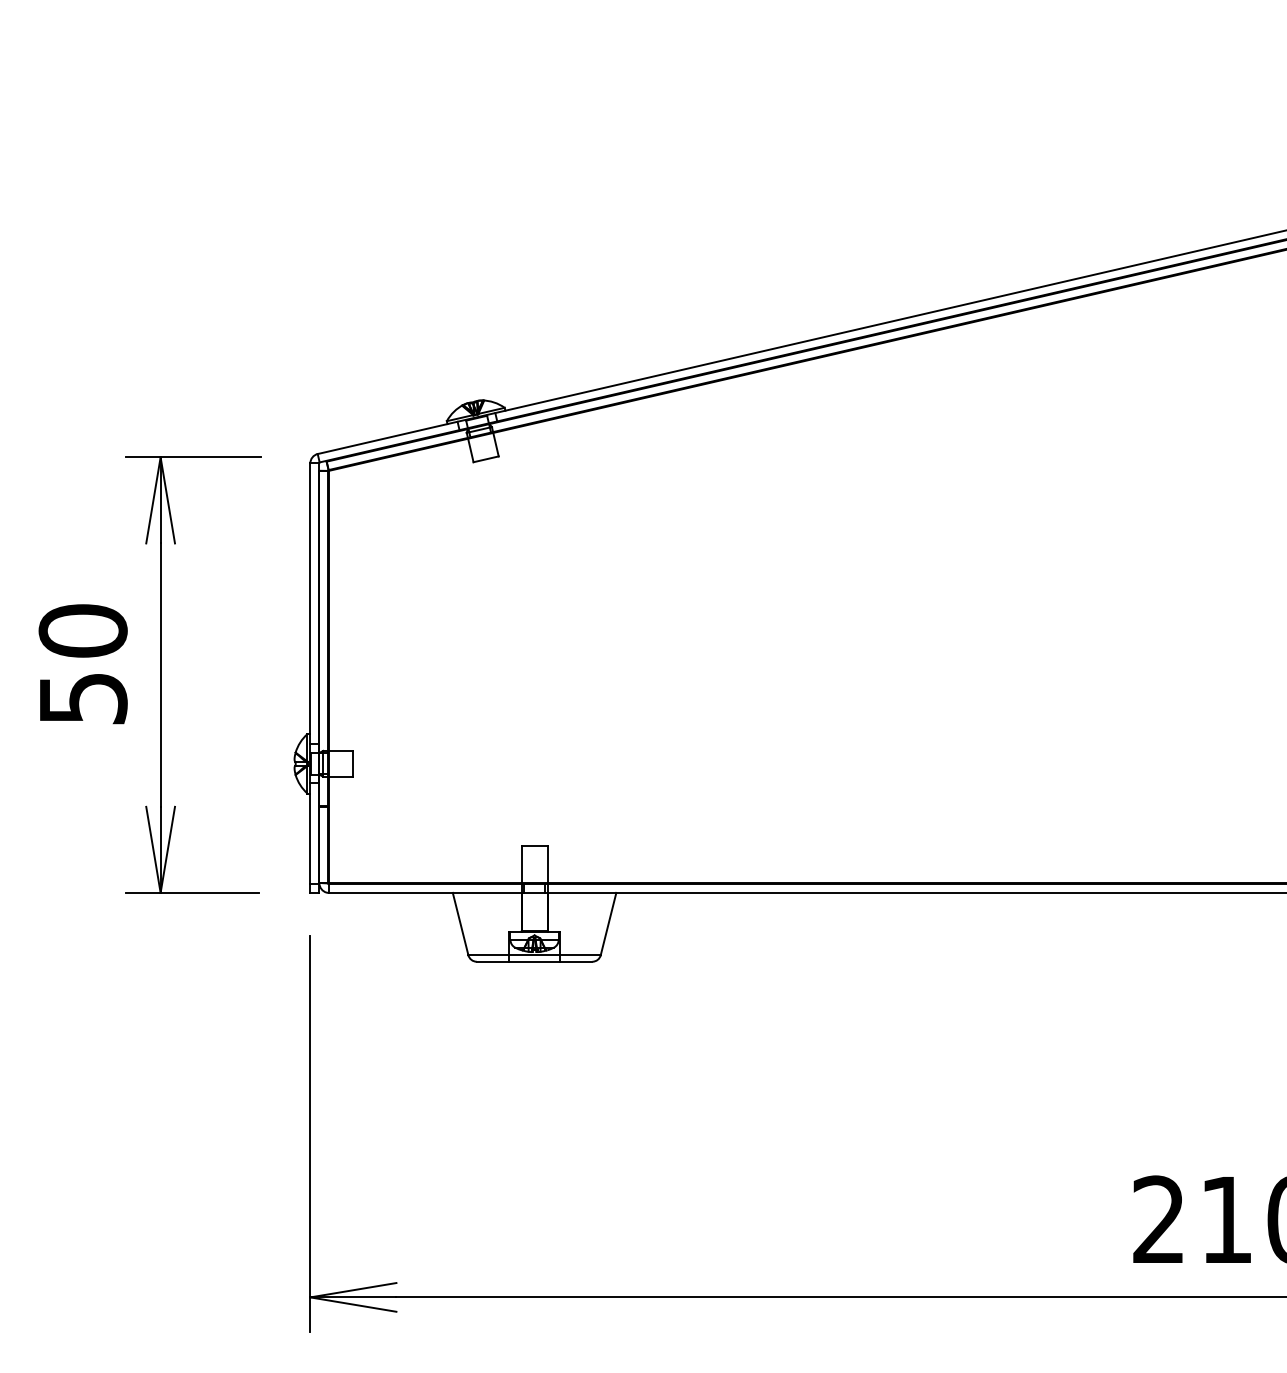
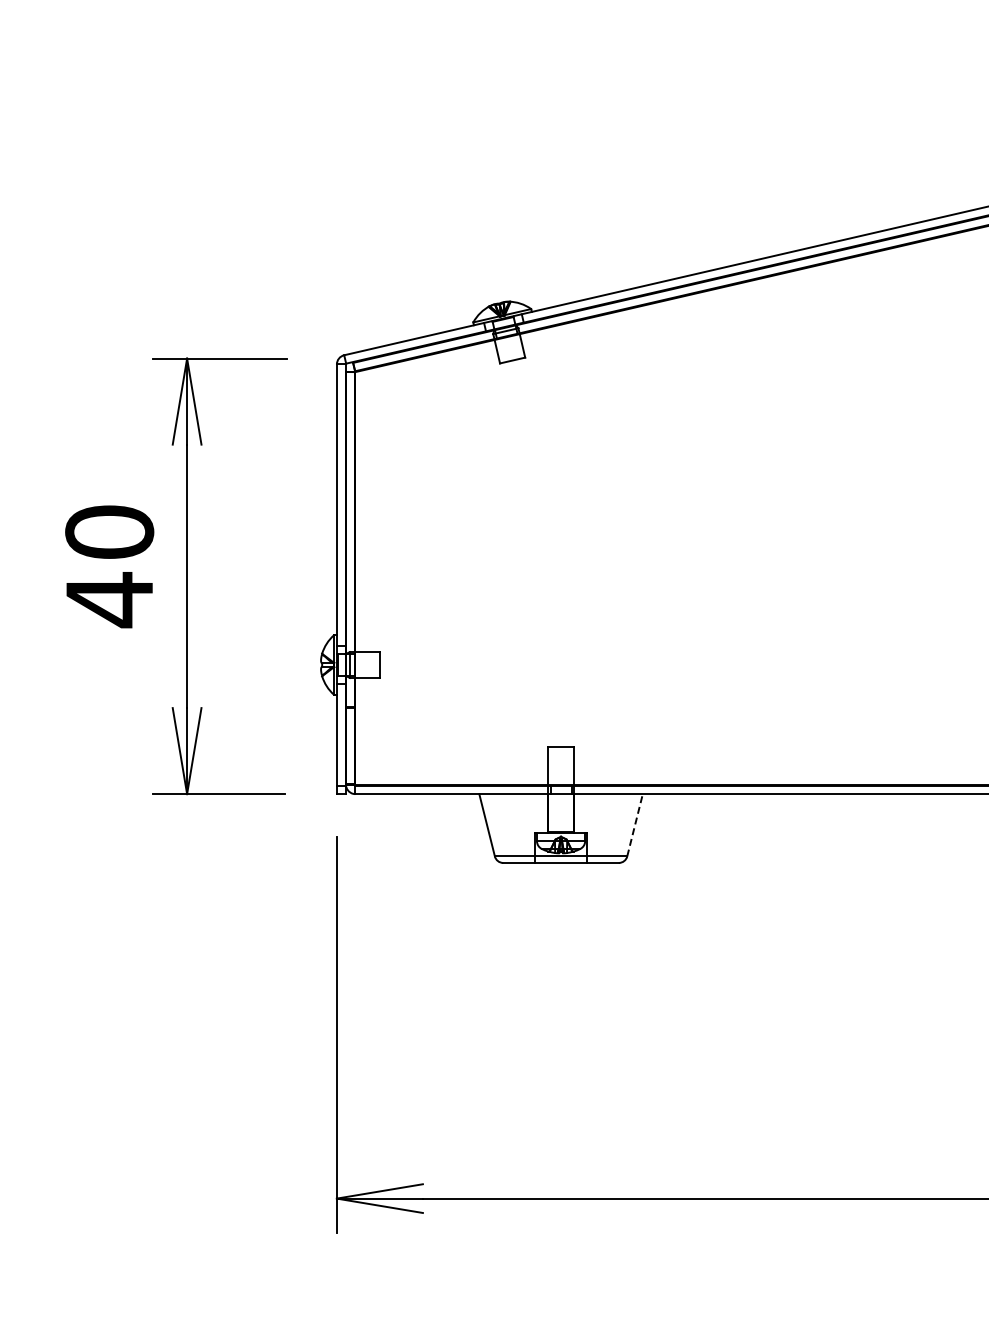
text: (83, 698) -> (109, 599), 50 -> 40
line: (608, 923) -> (634, 824), solid -> dashed

